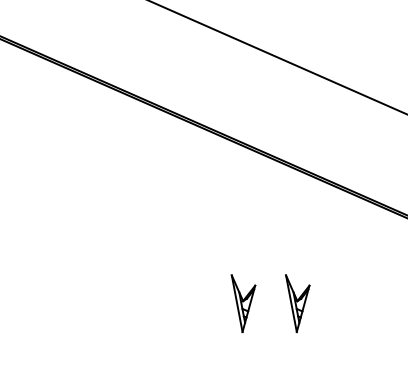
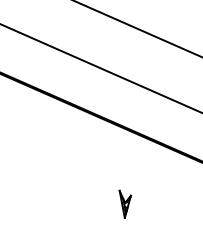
part: (296, 301) -> (150, 203), removed

